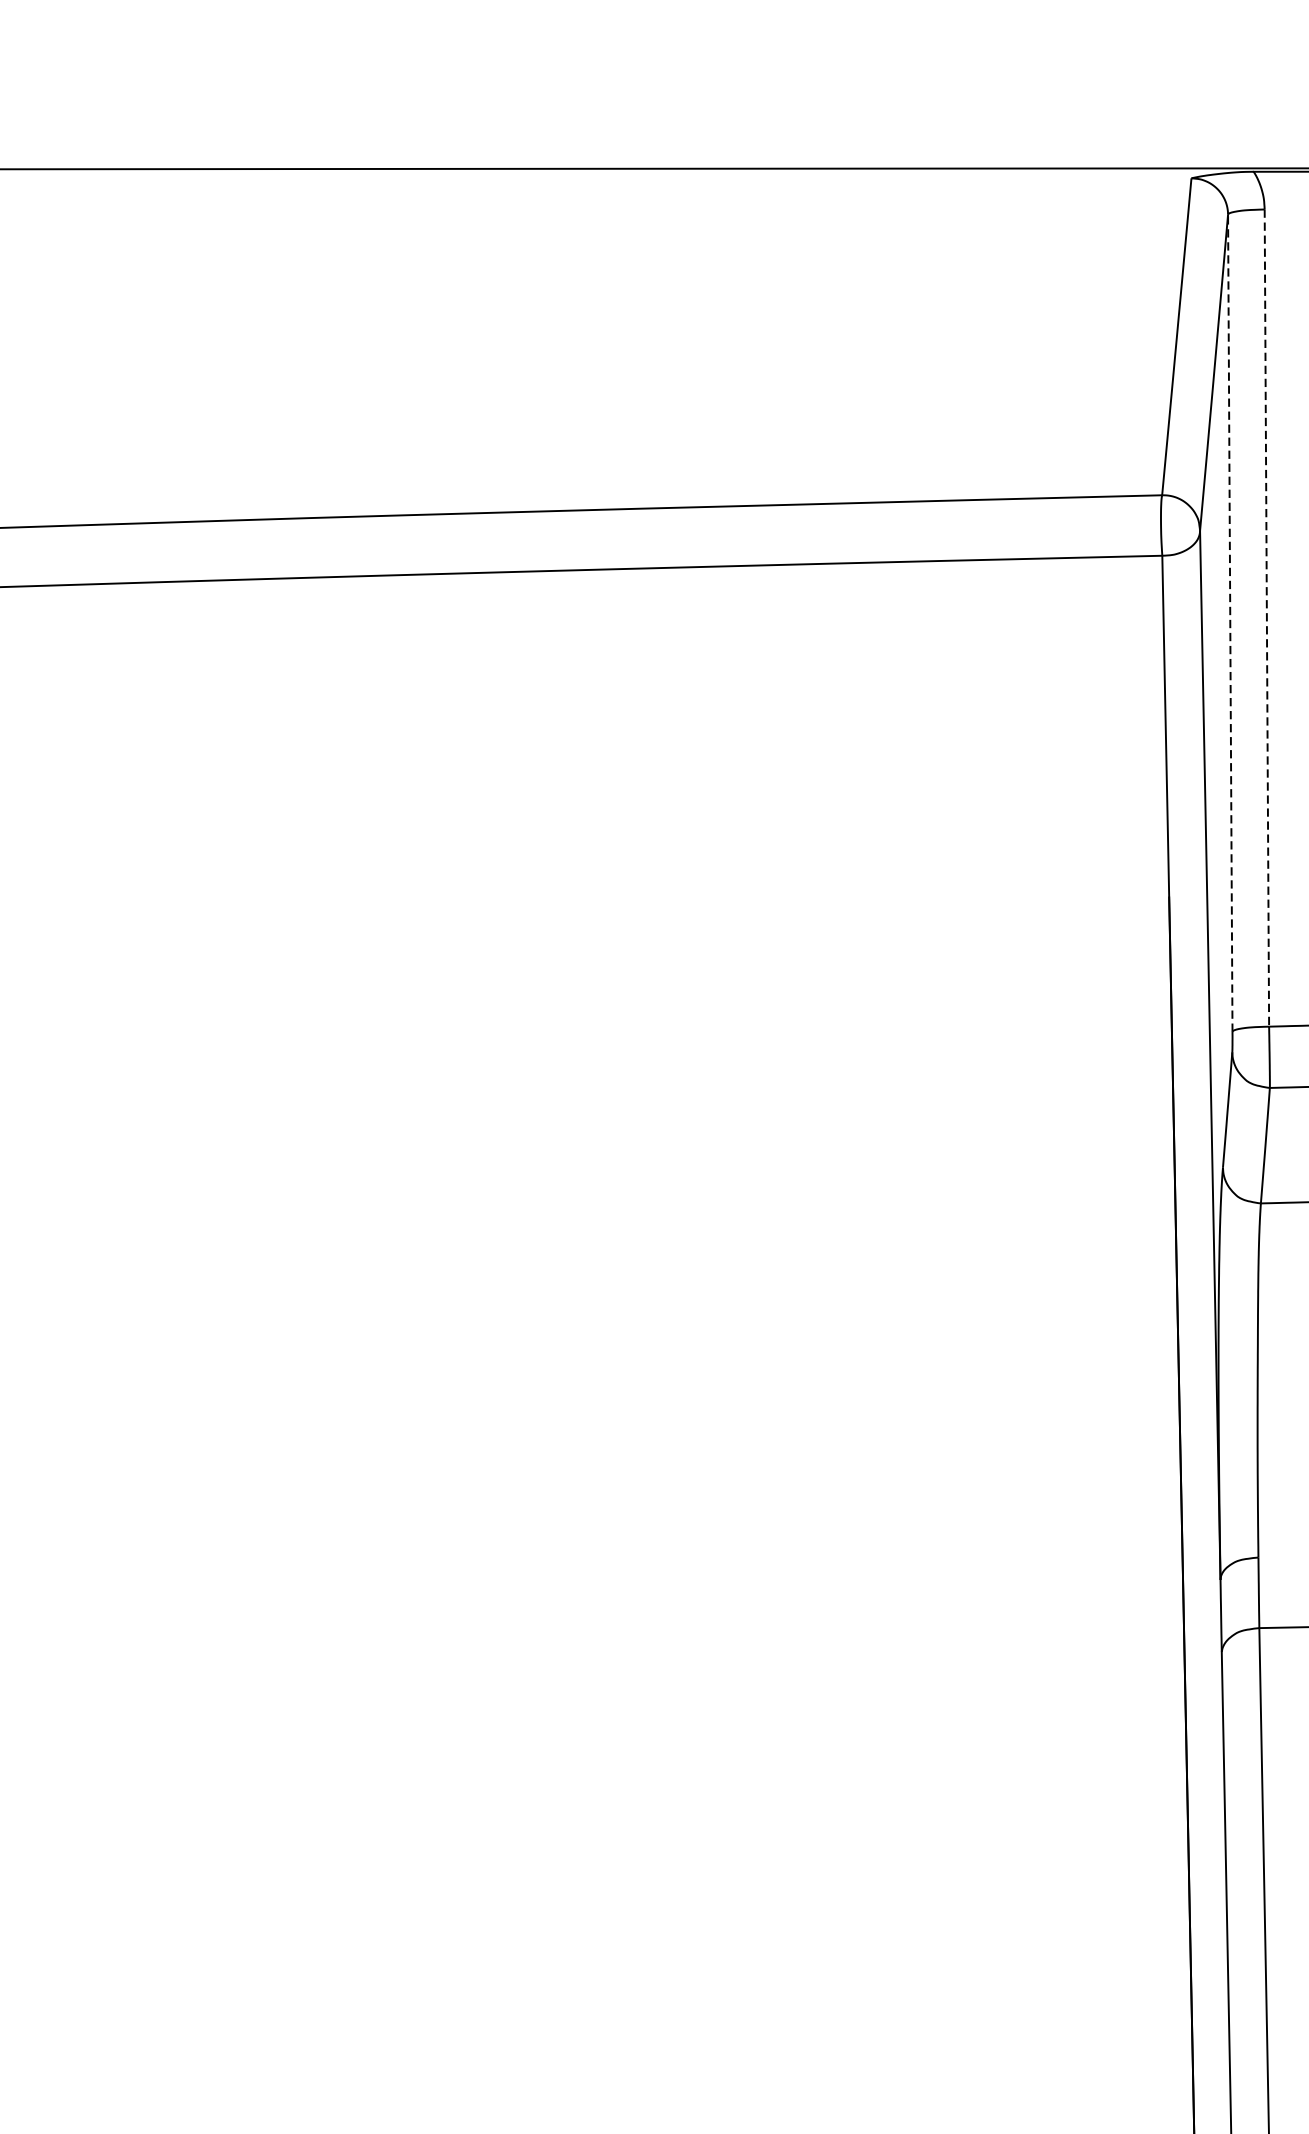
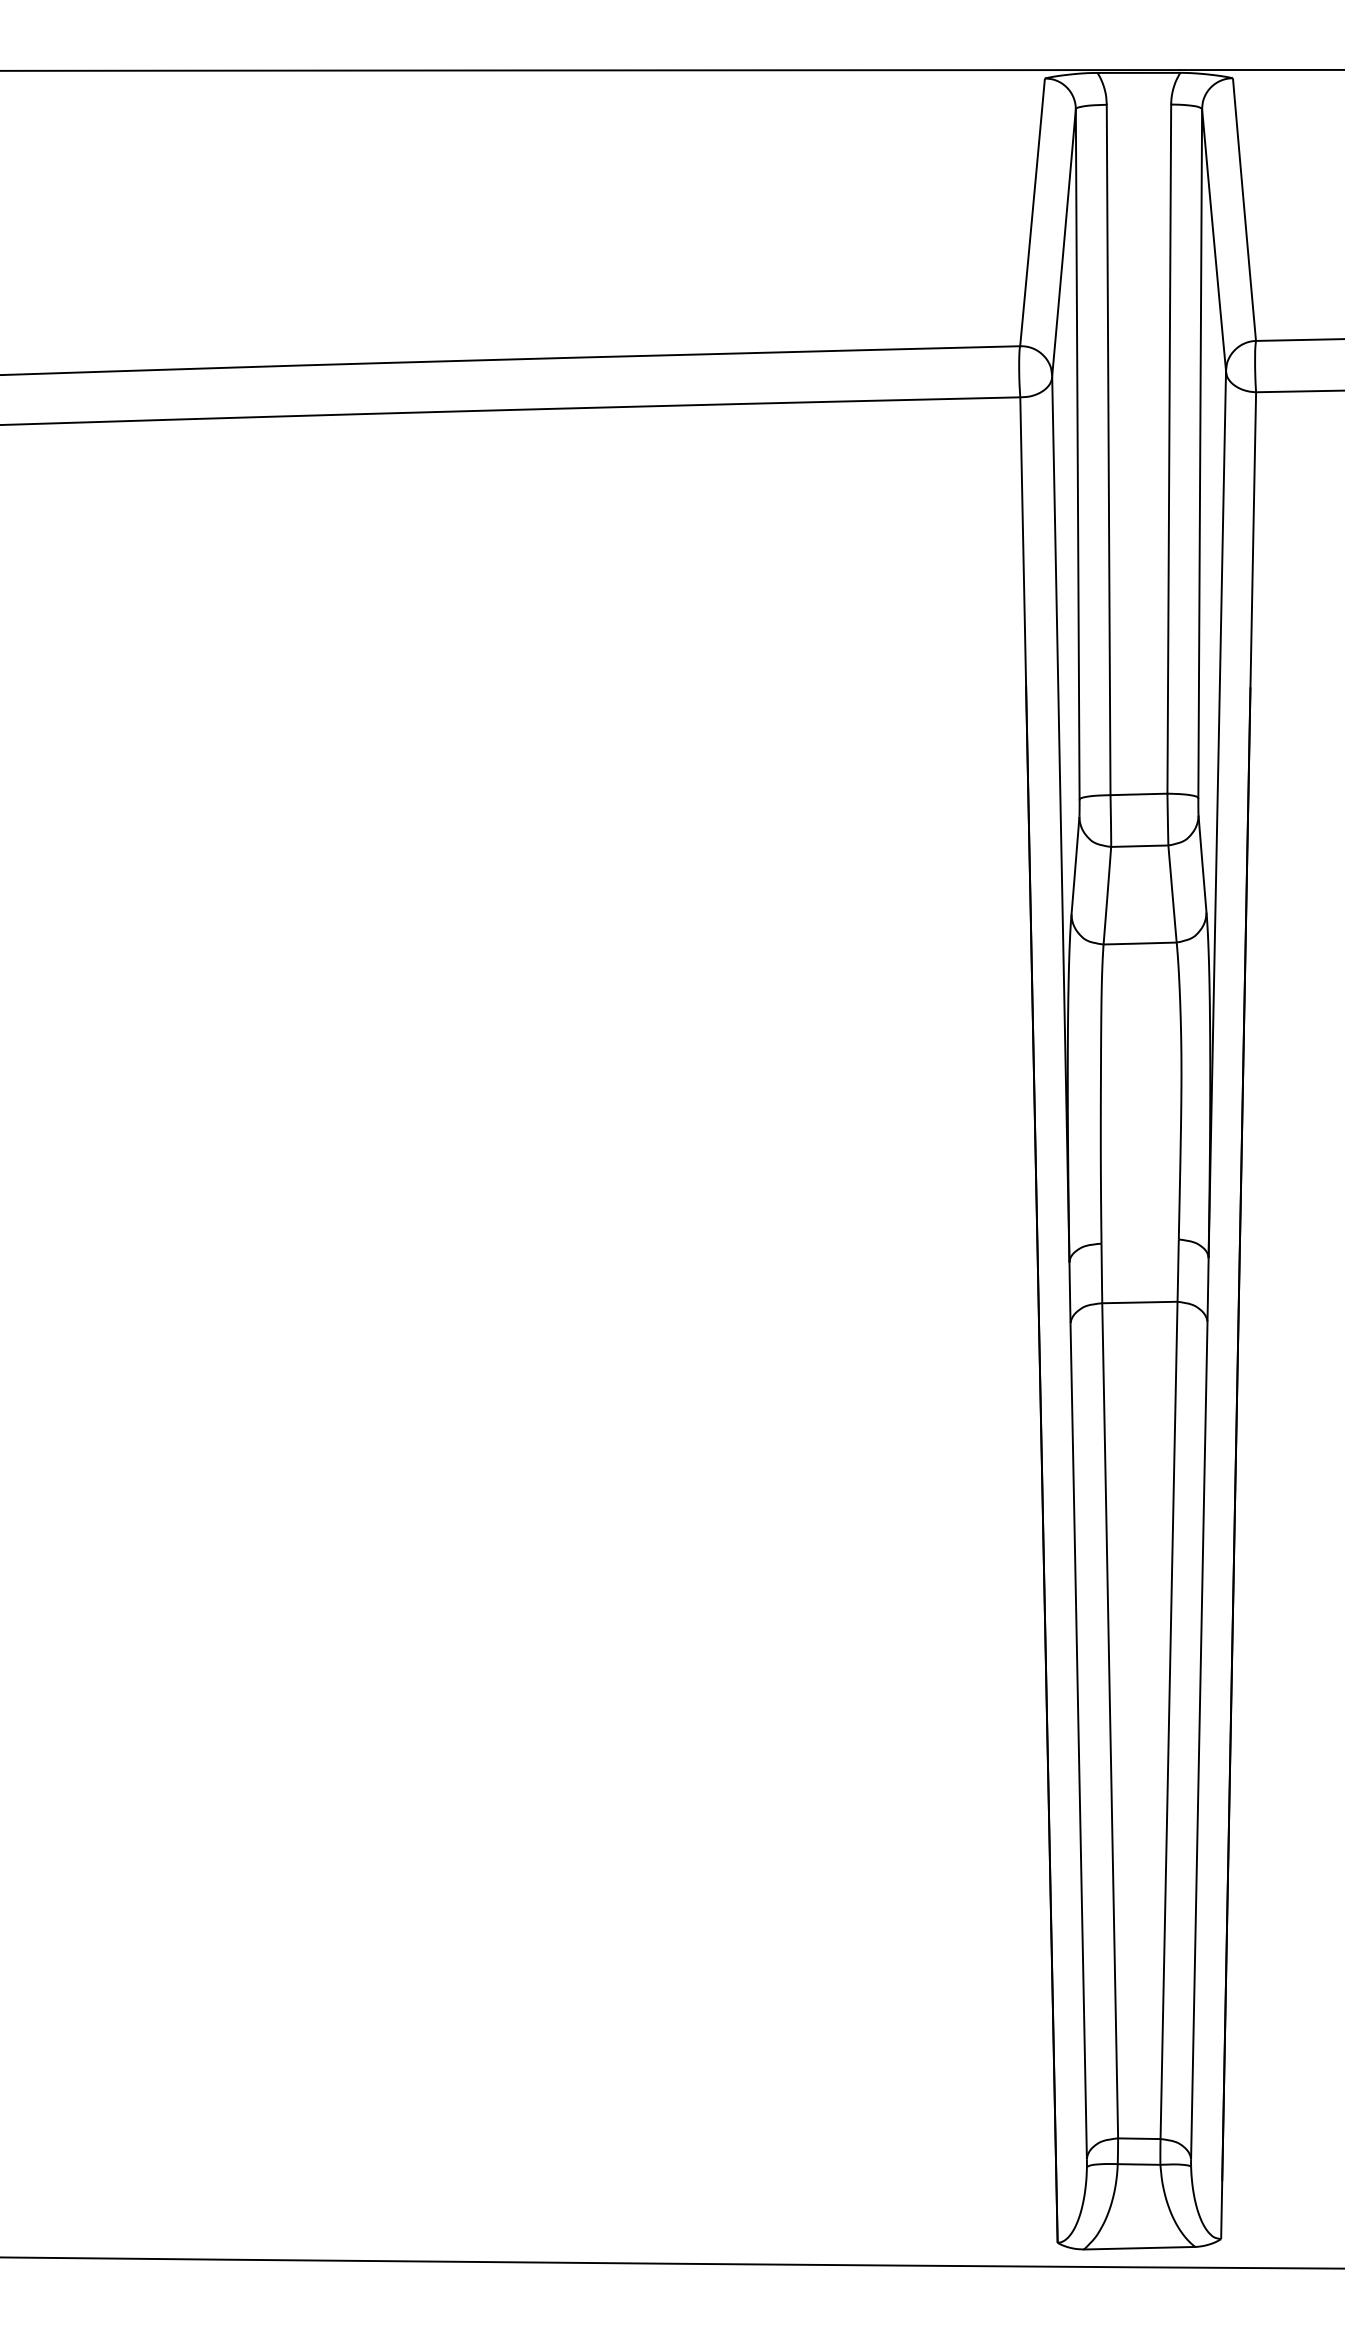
line: (1266, 618) -> (1108, 450), dashed -> solid
line: (1230, 622) -> (1077, 453), dashed -> solid

